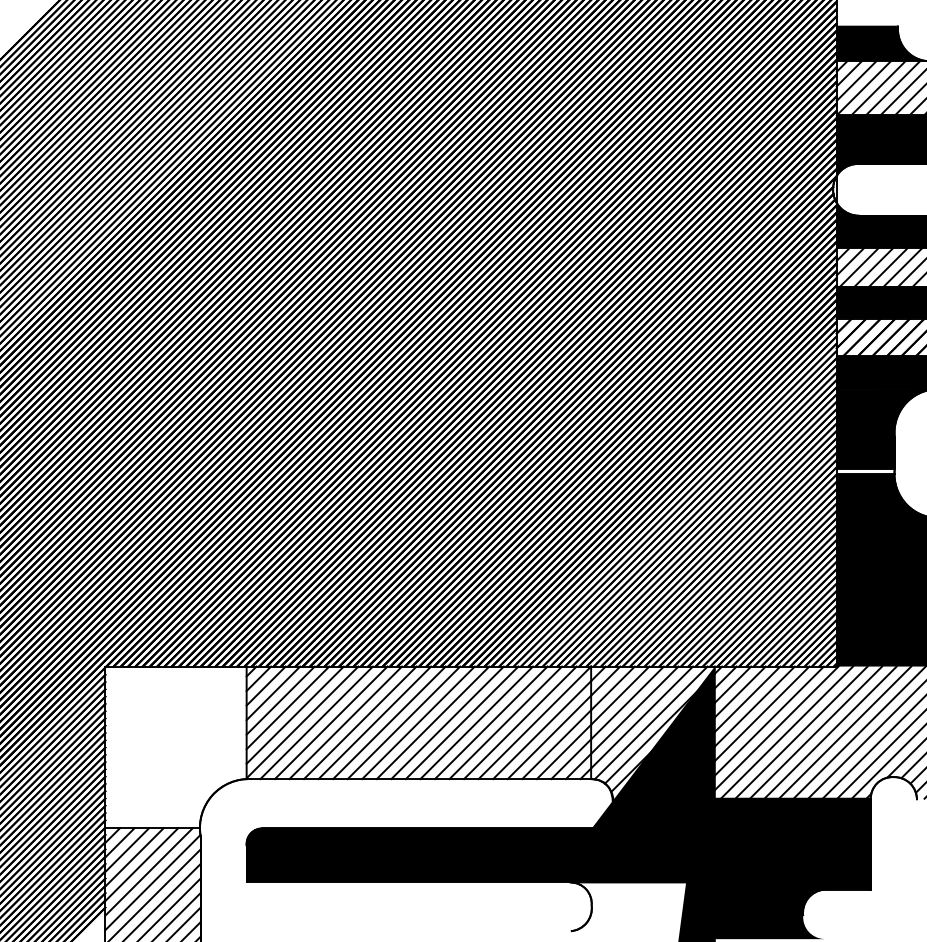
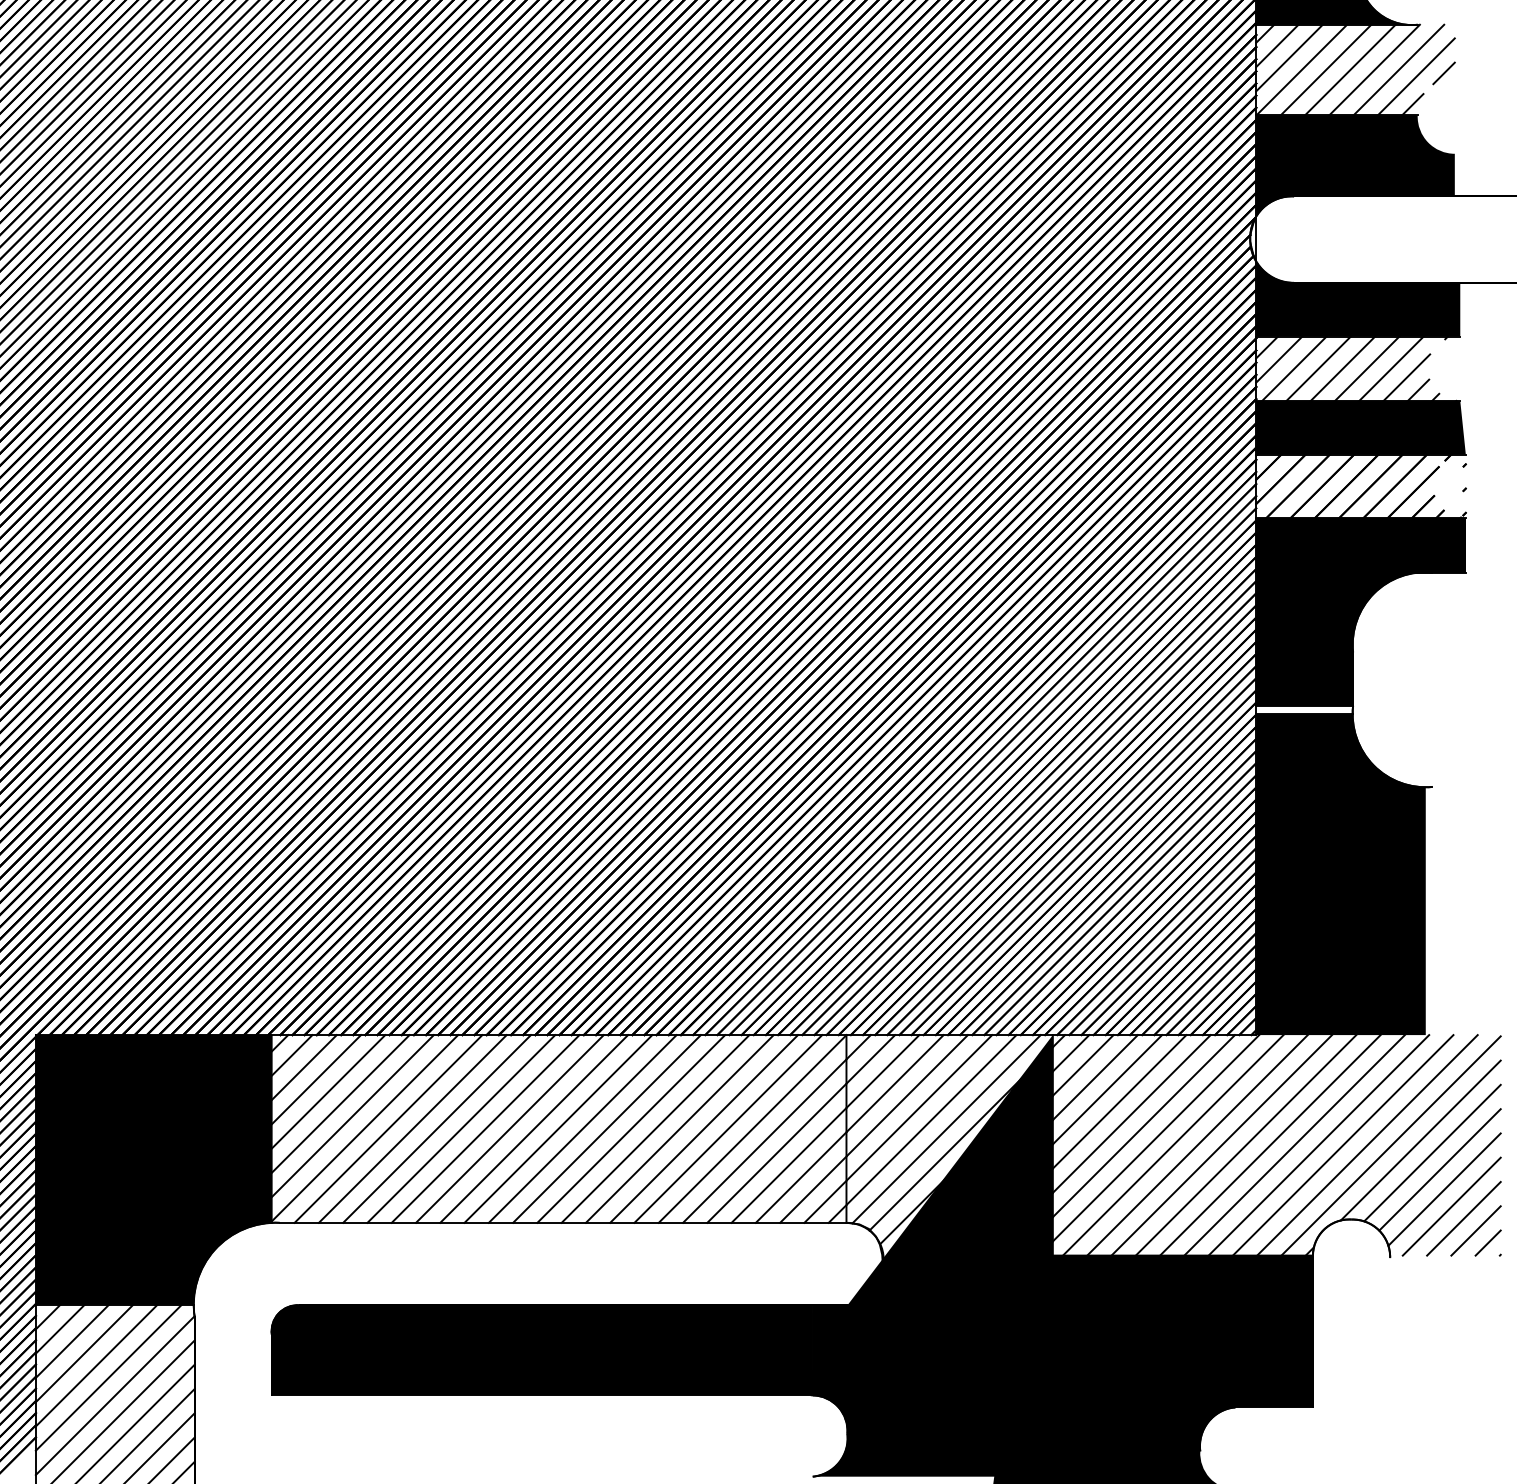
fill: (178, 750) -> (157, 1175), added
fill: (642, 906) -> (932, 1435), added

